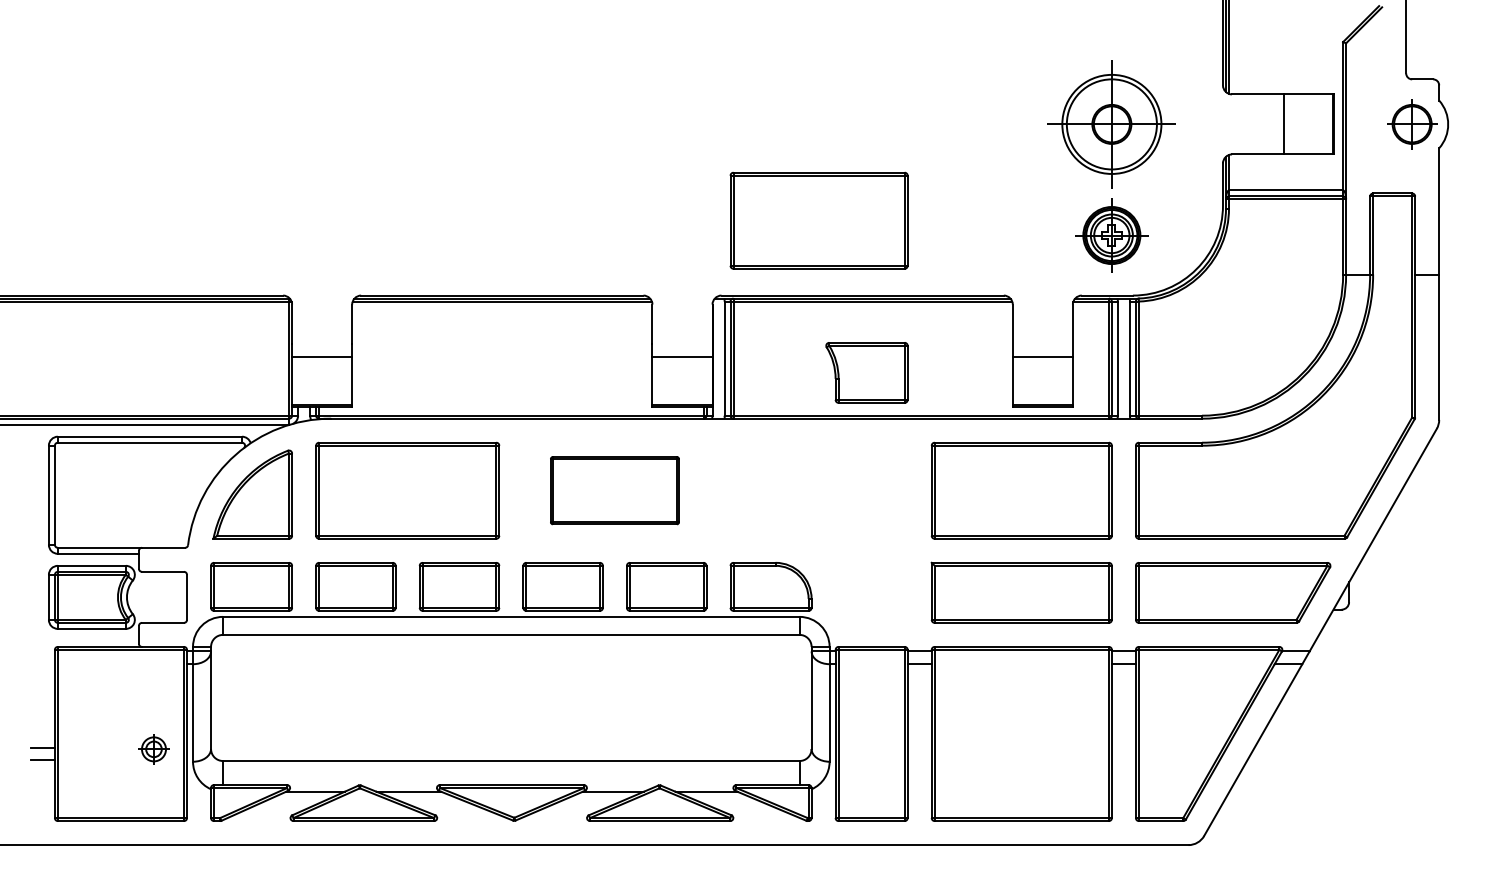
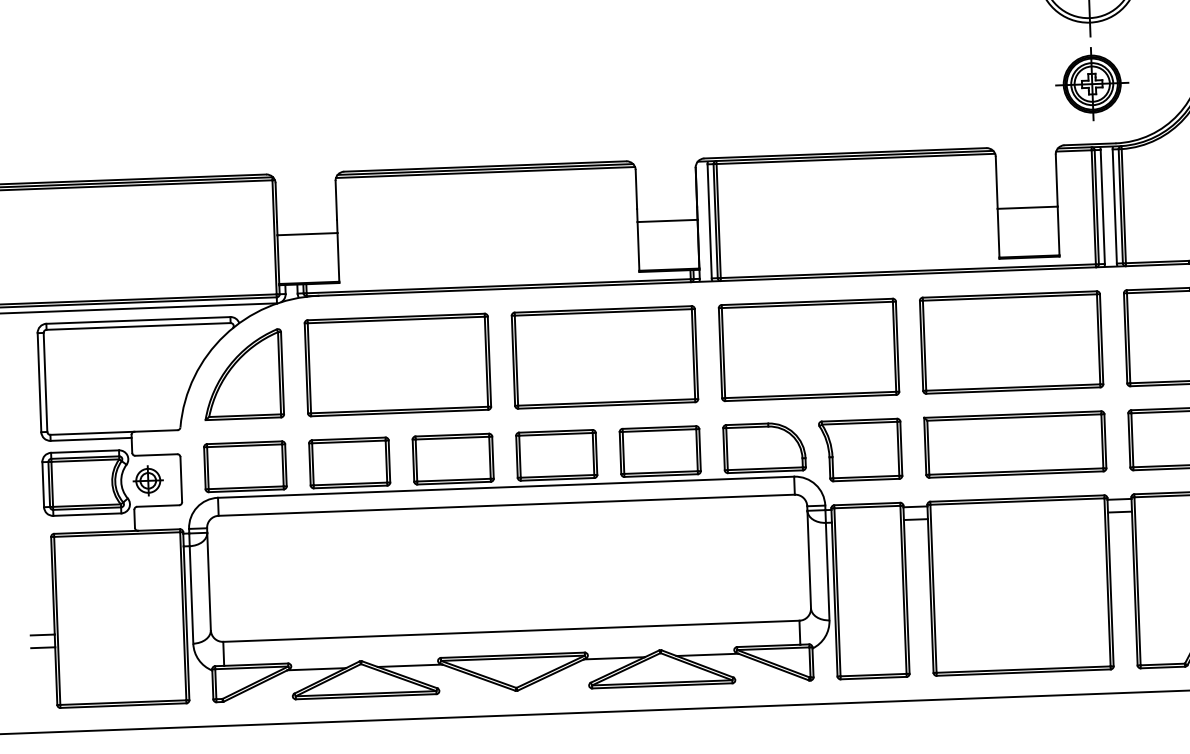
part: (818, 220) -> (808, 349), moved
part: (866, 372) -> (860, 449), moved
part: (614, 490) -> (604, 357), size x1.43
part: (153, 749) -> (147, 480), moved

